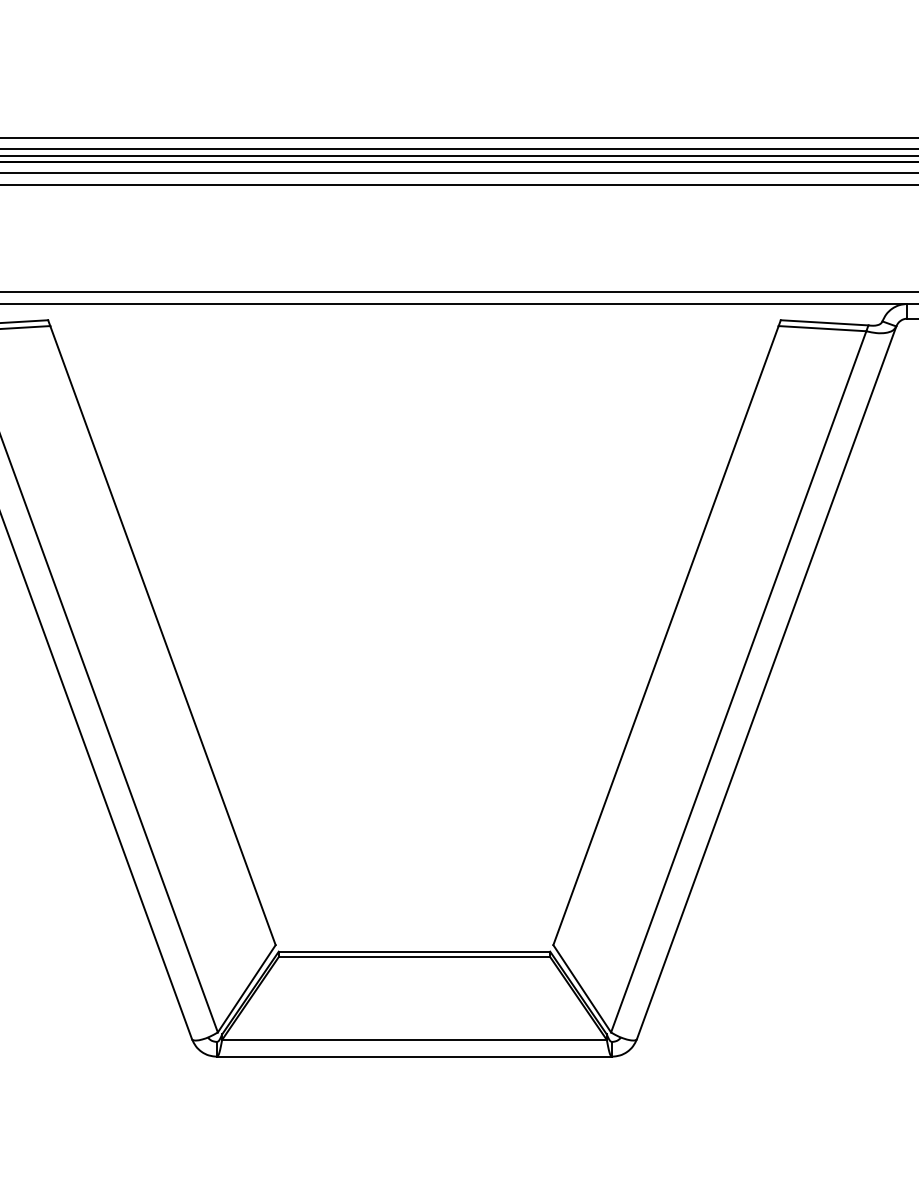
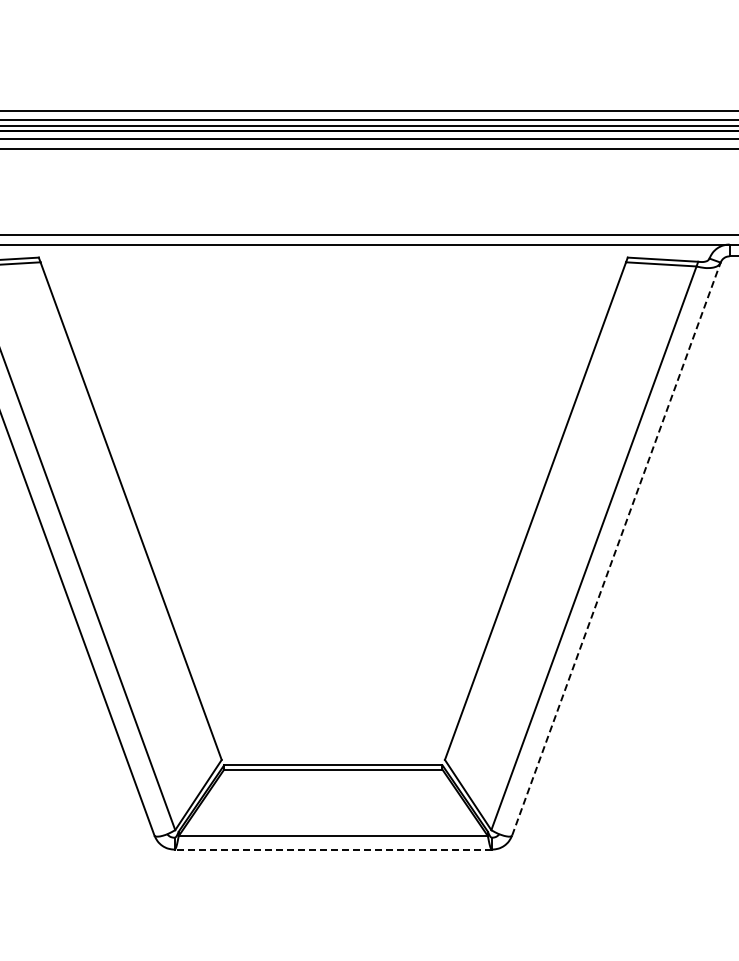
line: (766, 683) -> (616, 549), solid -> dashed
line: (414, 1056) -> (333, 849), solid -> dashed

